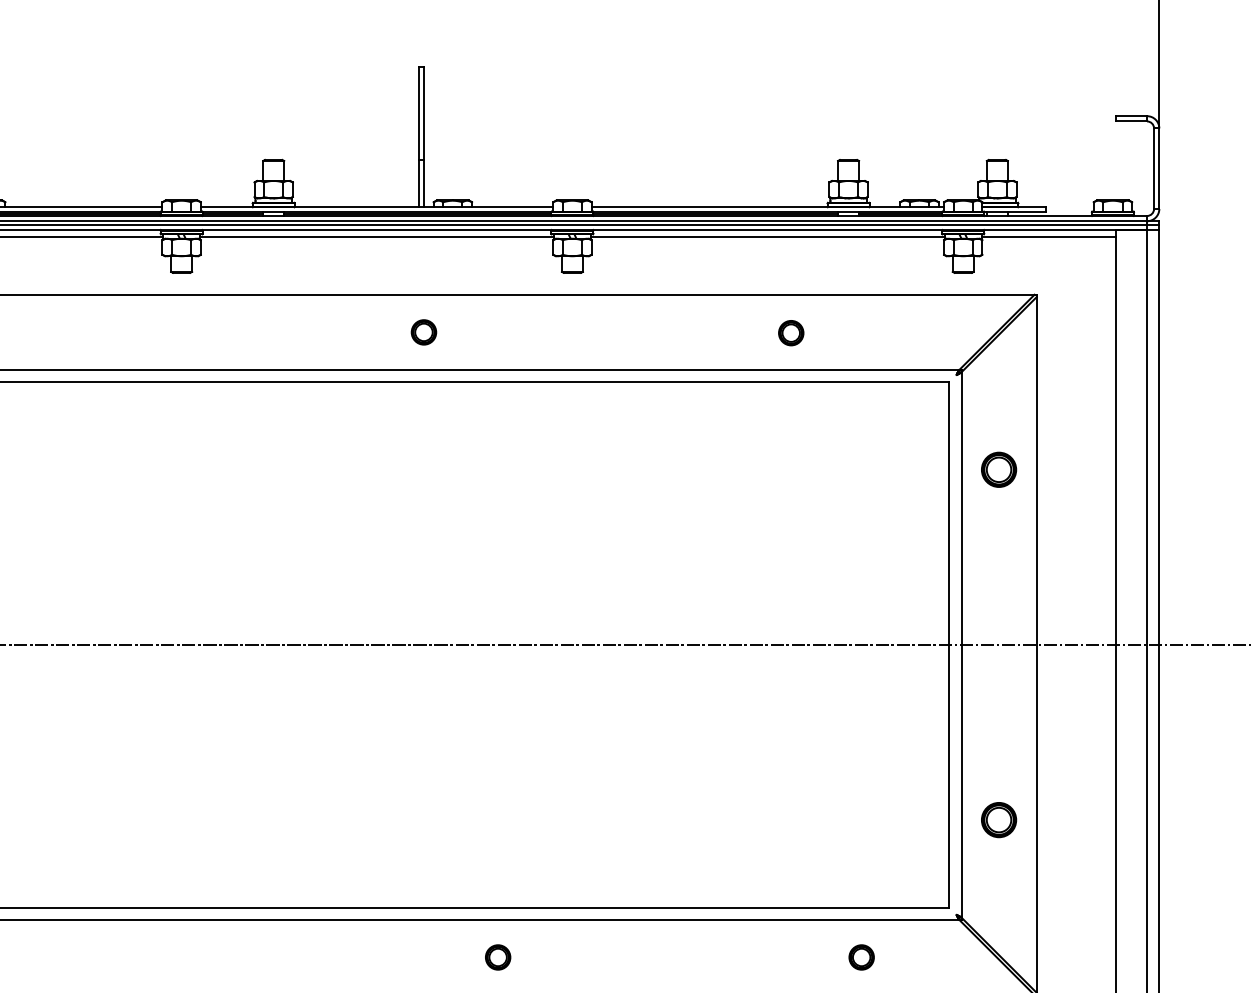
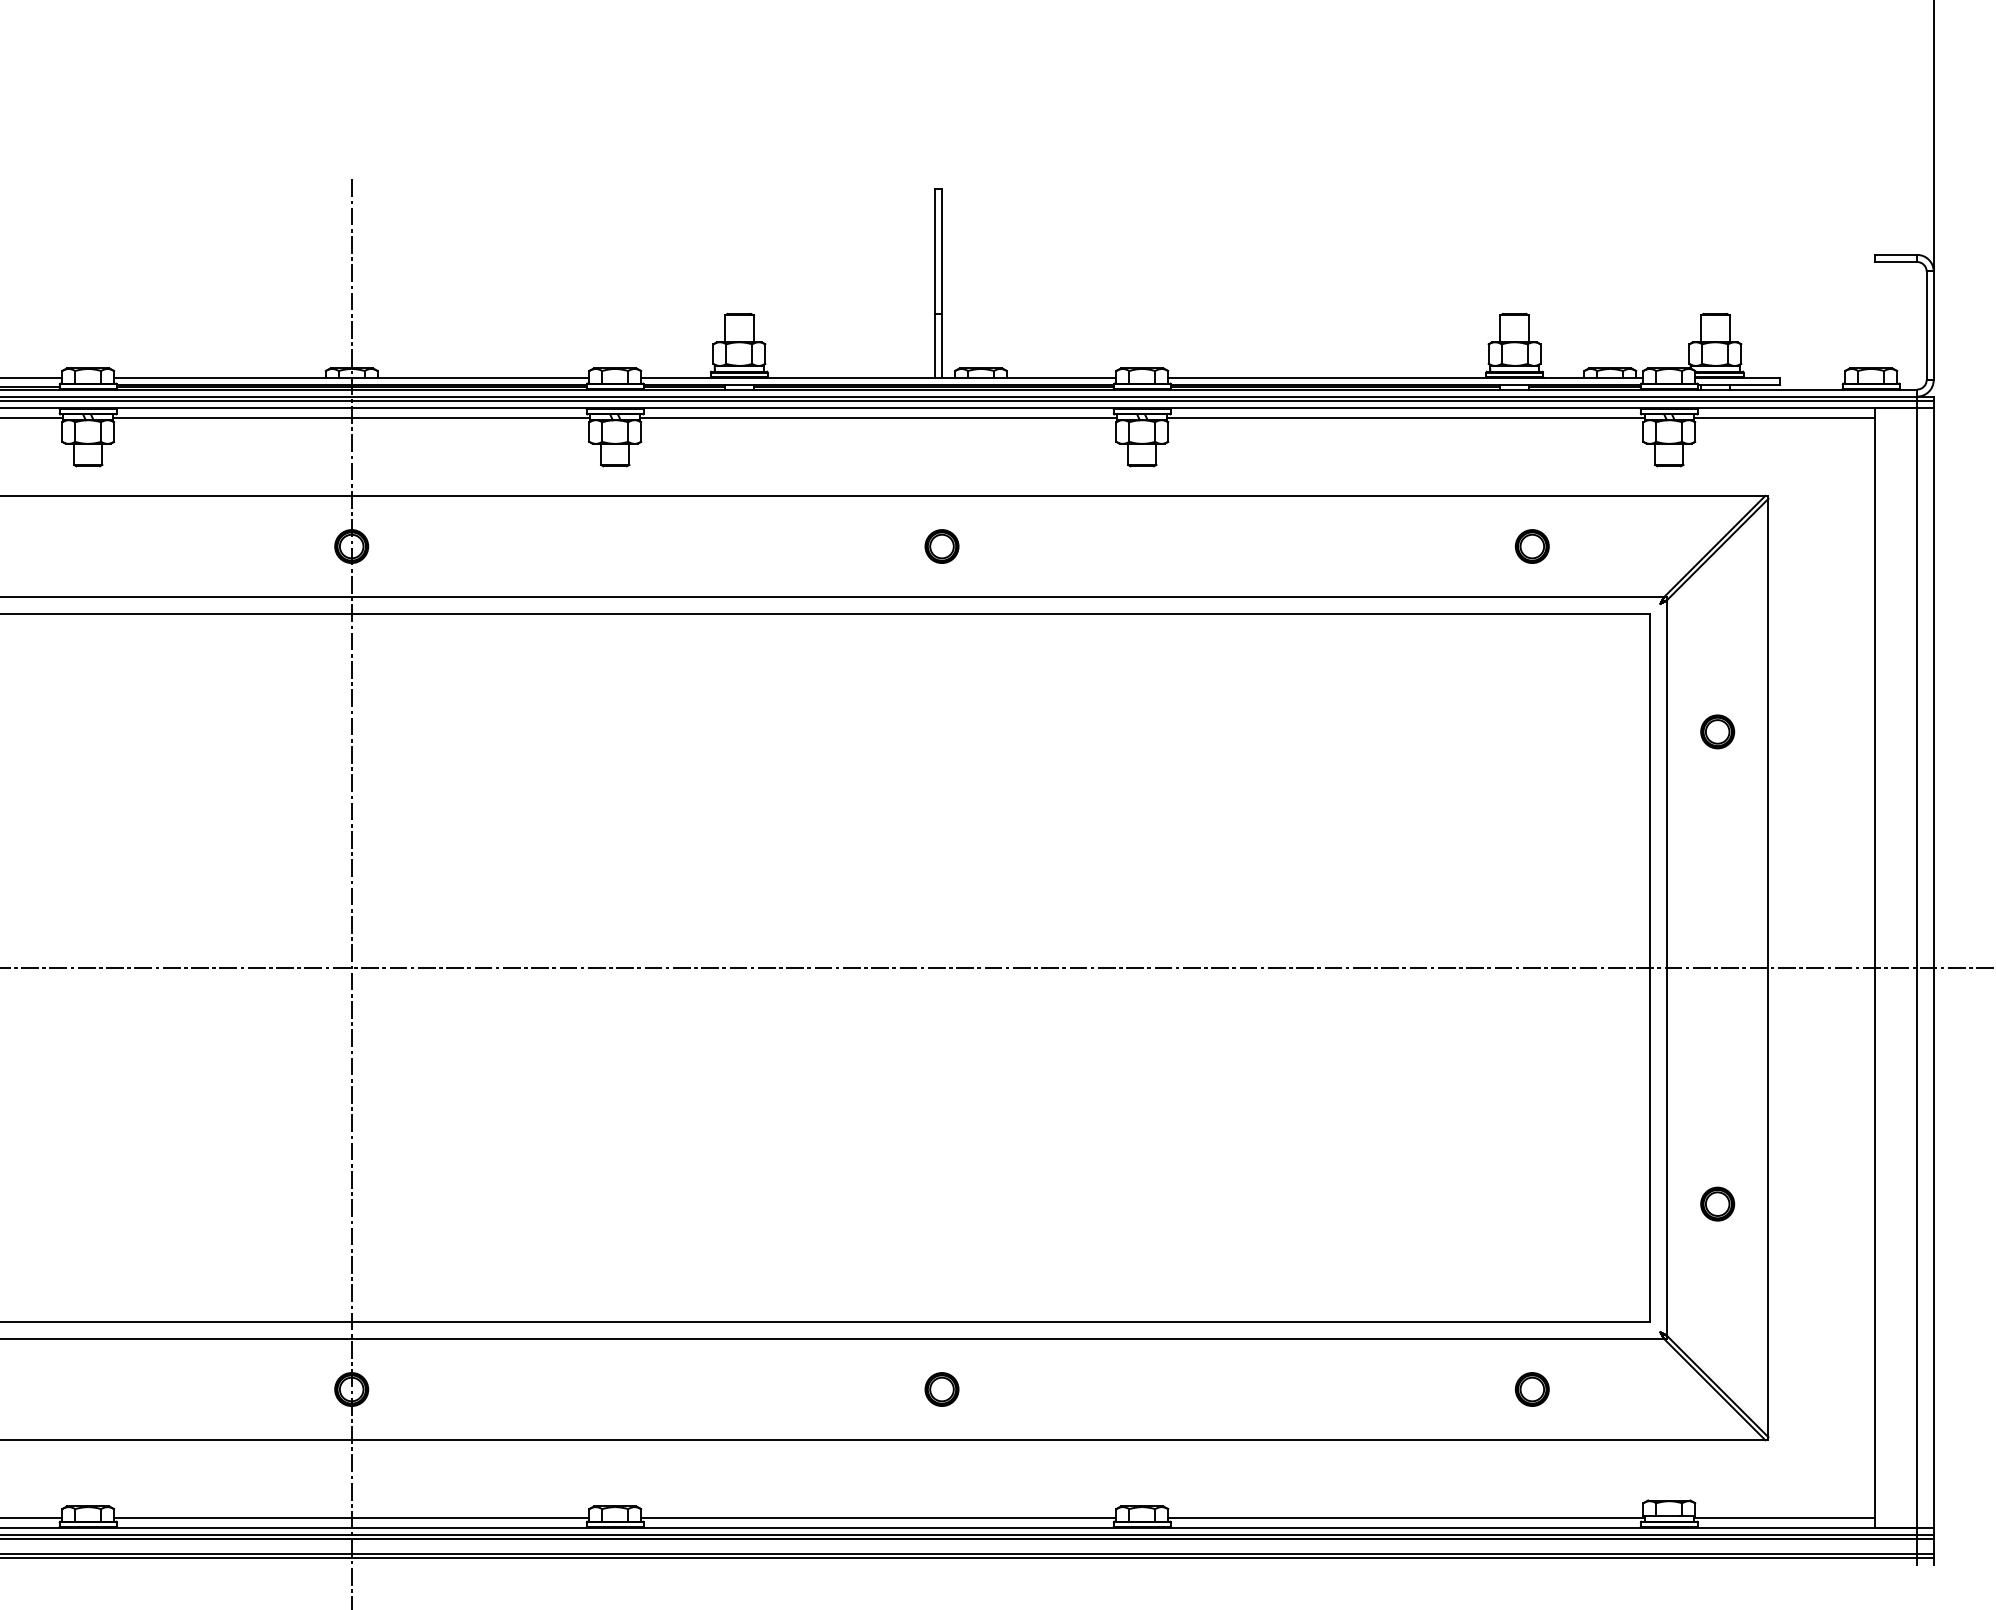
part: (790, 333) -> (1531, 546), moved
part: (998, 469) -> (1717, 731), size x0.71
part: (998, 819) -> (1717, 1203), size x0.71
part: (497, 957) -> (941, 1389), moved

